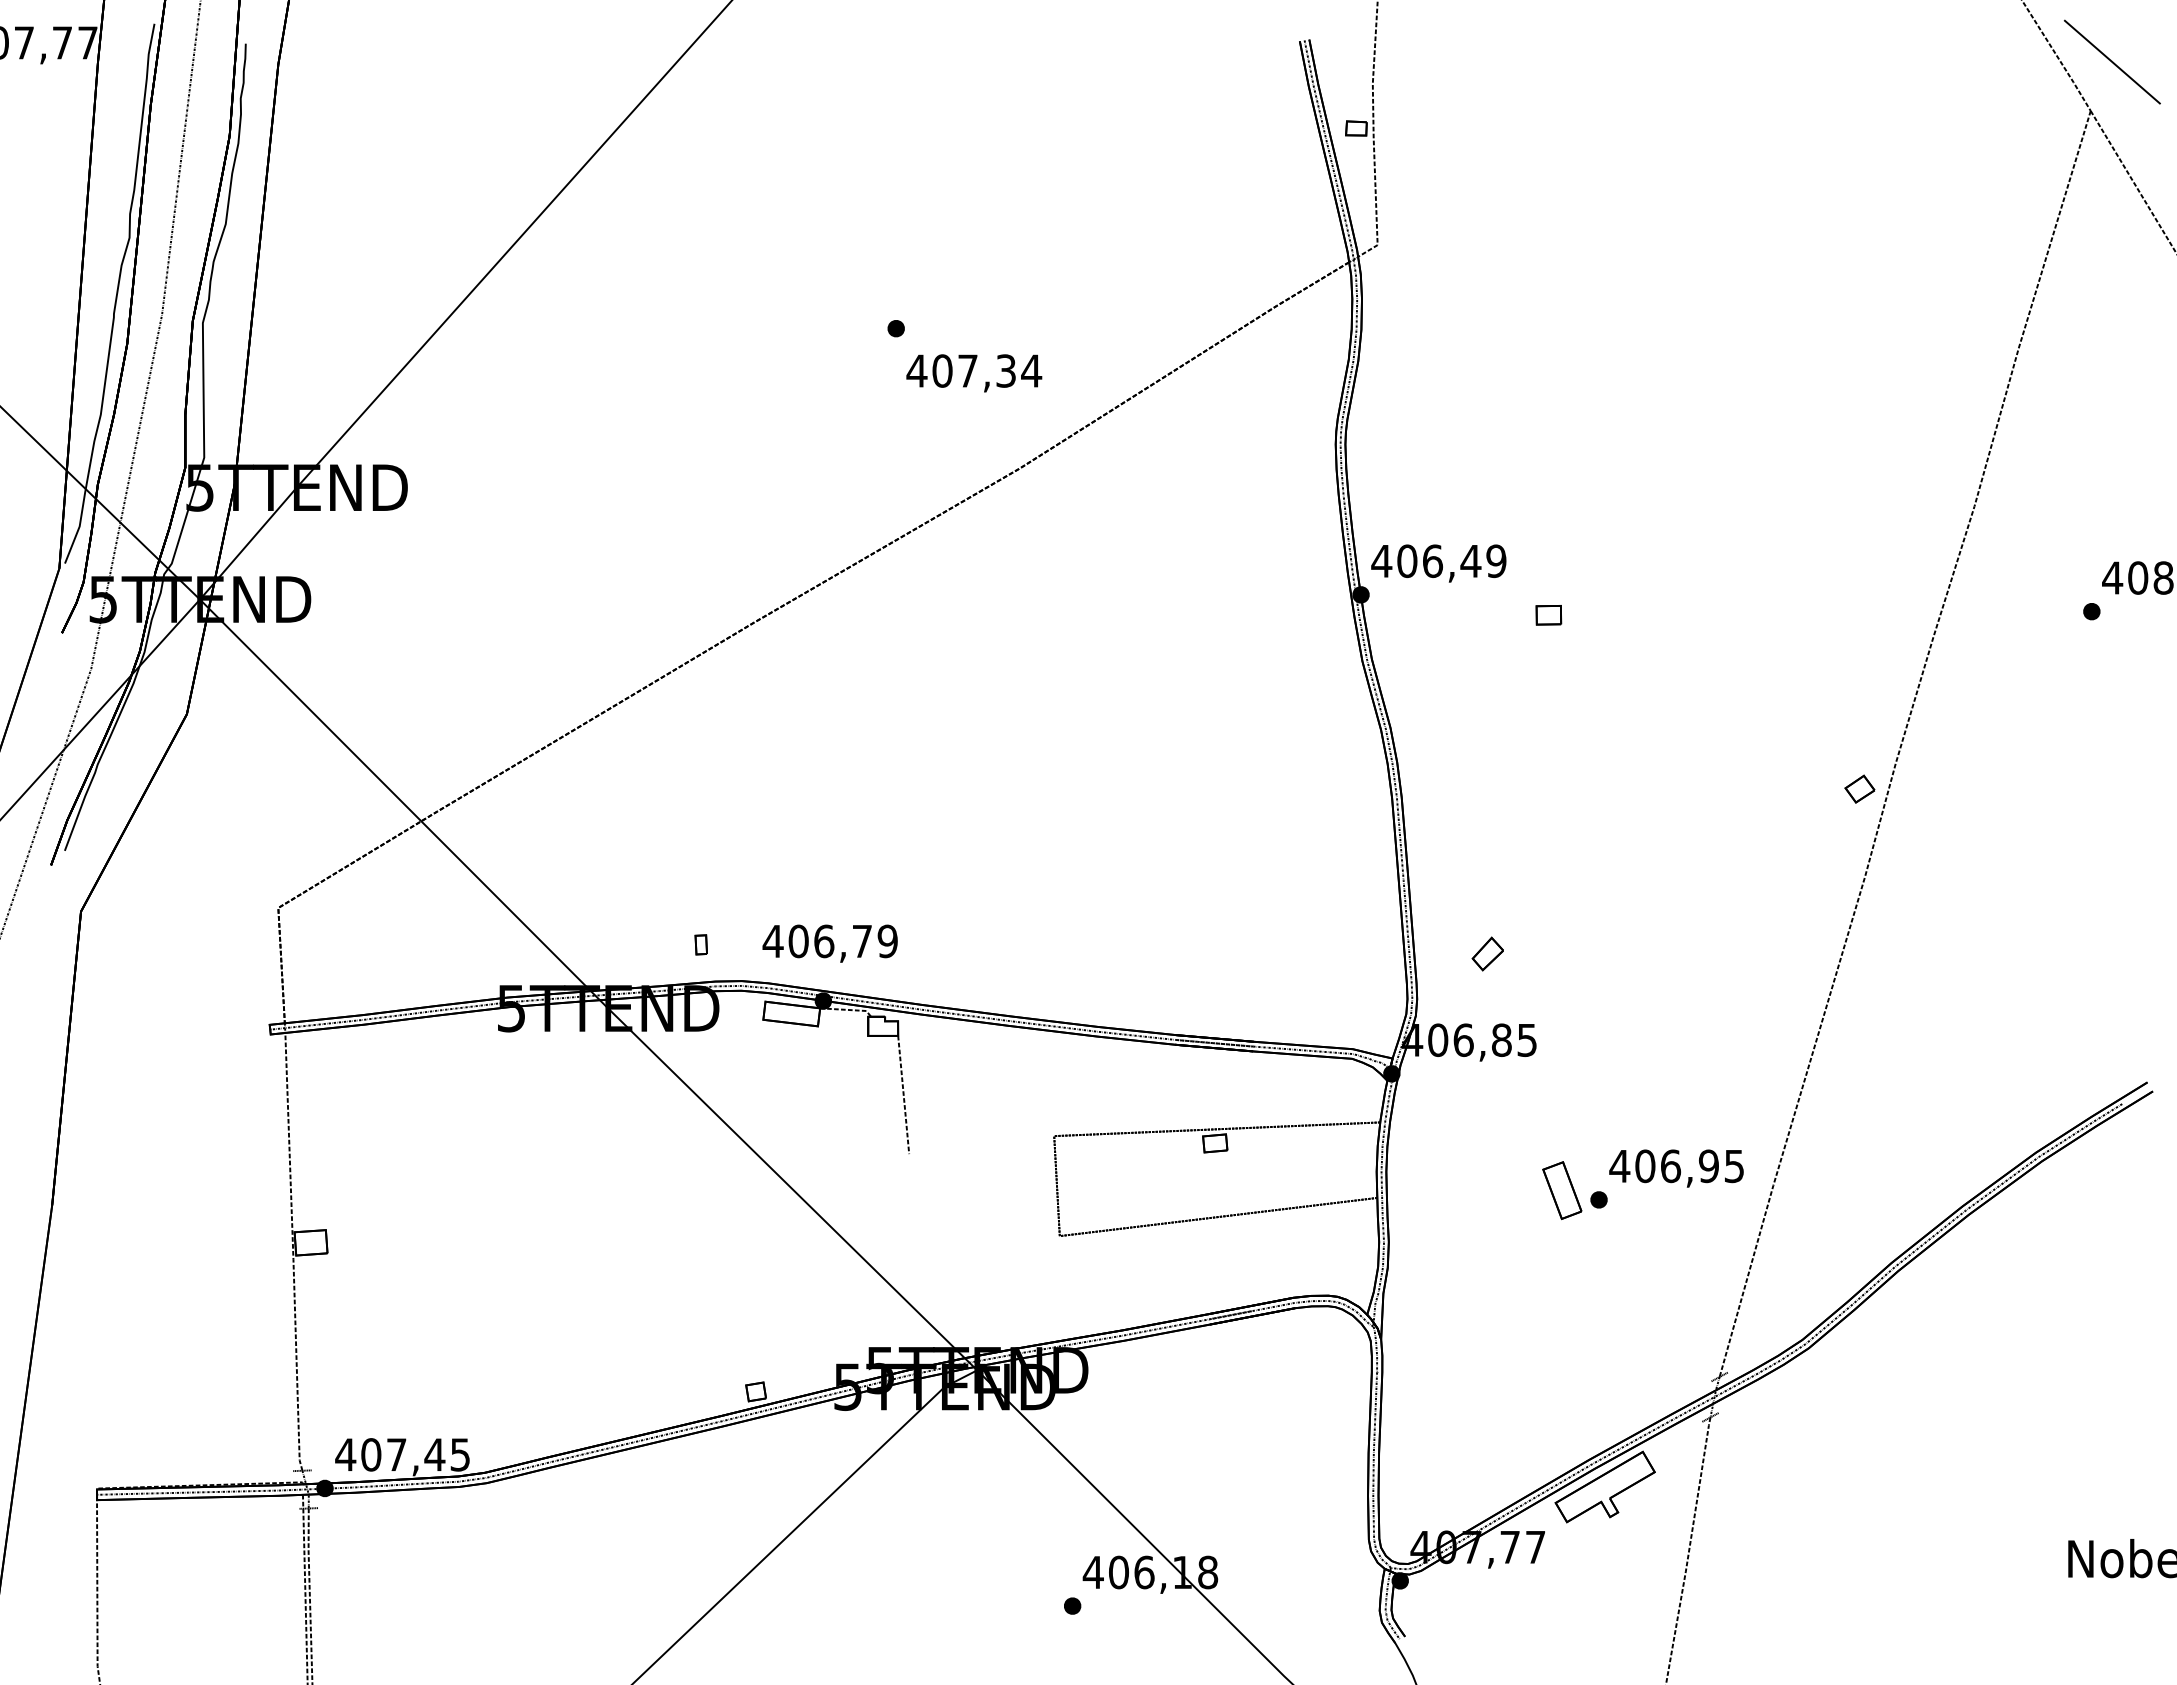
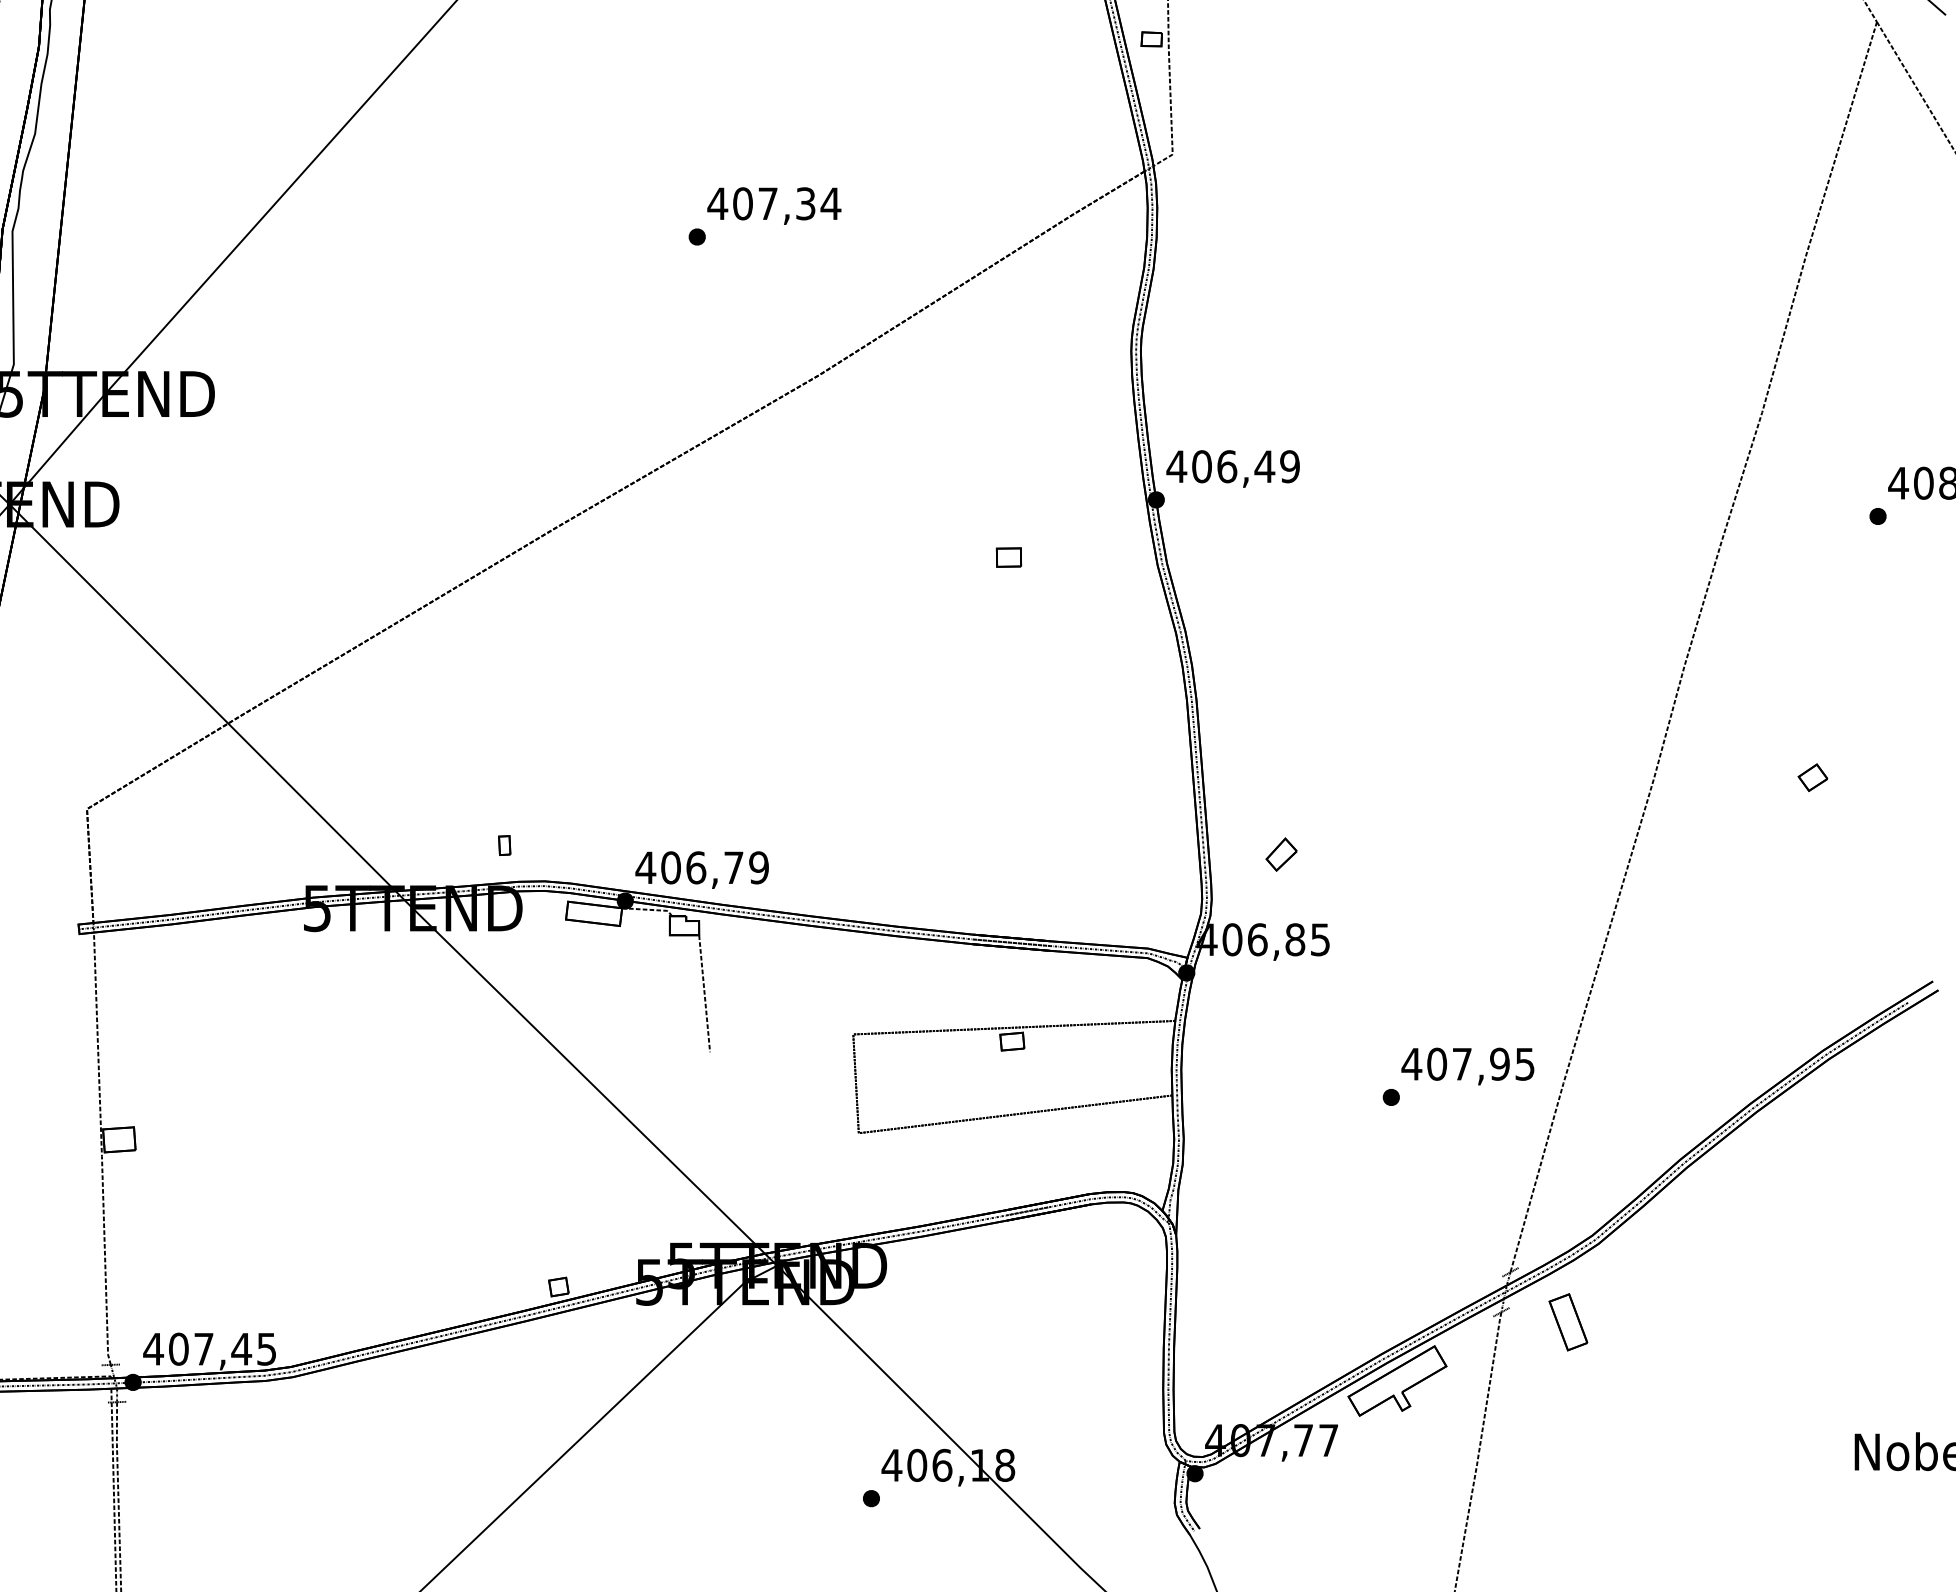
text: (974, 373) -> (774, 206), moved
part: (1548, 615) -> (1008, 557), moved
part: (1859, 788) -> (1812, 777), moved
text: (829, 943) -> (701, 869), moved
text: (1671, 1166) -> (1462, 1064), 406,95 -> 407,95
part: (1562, 1190) -> (1568, 1322), moved

